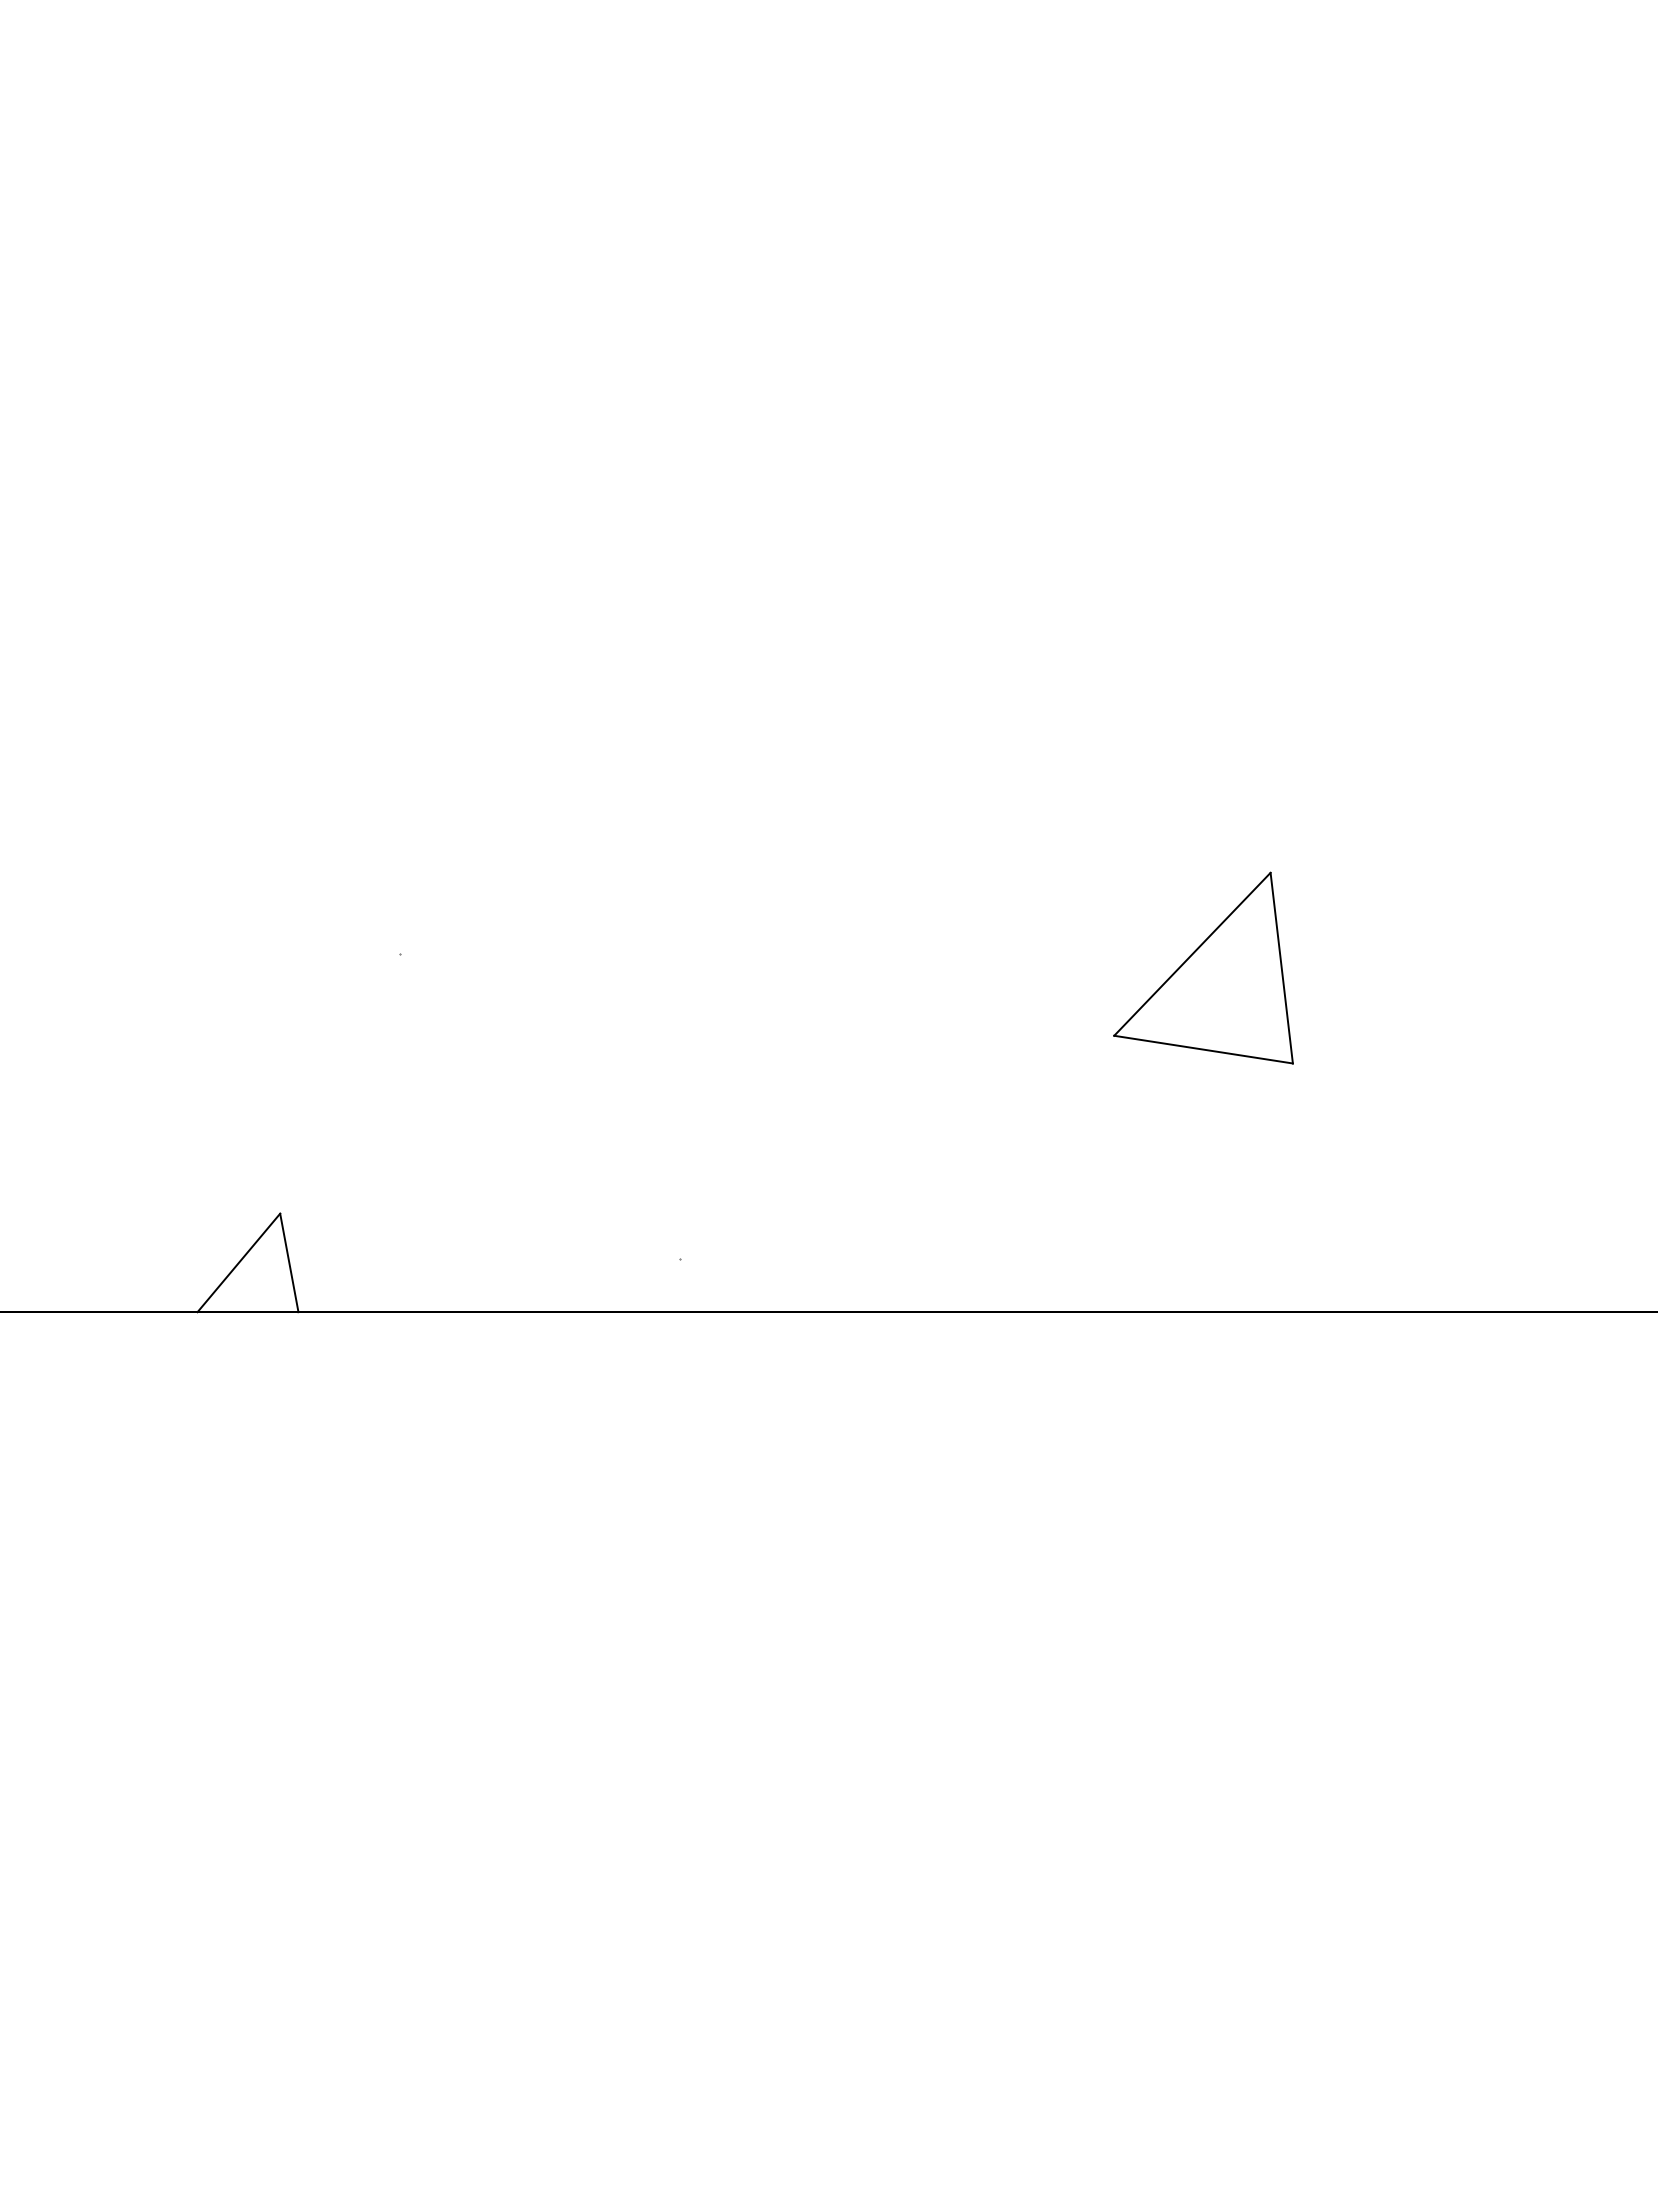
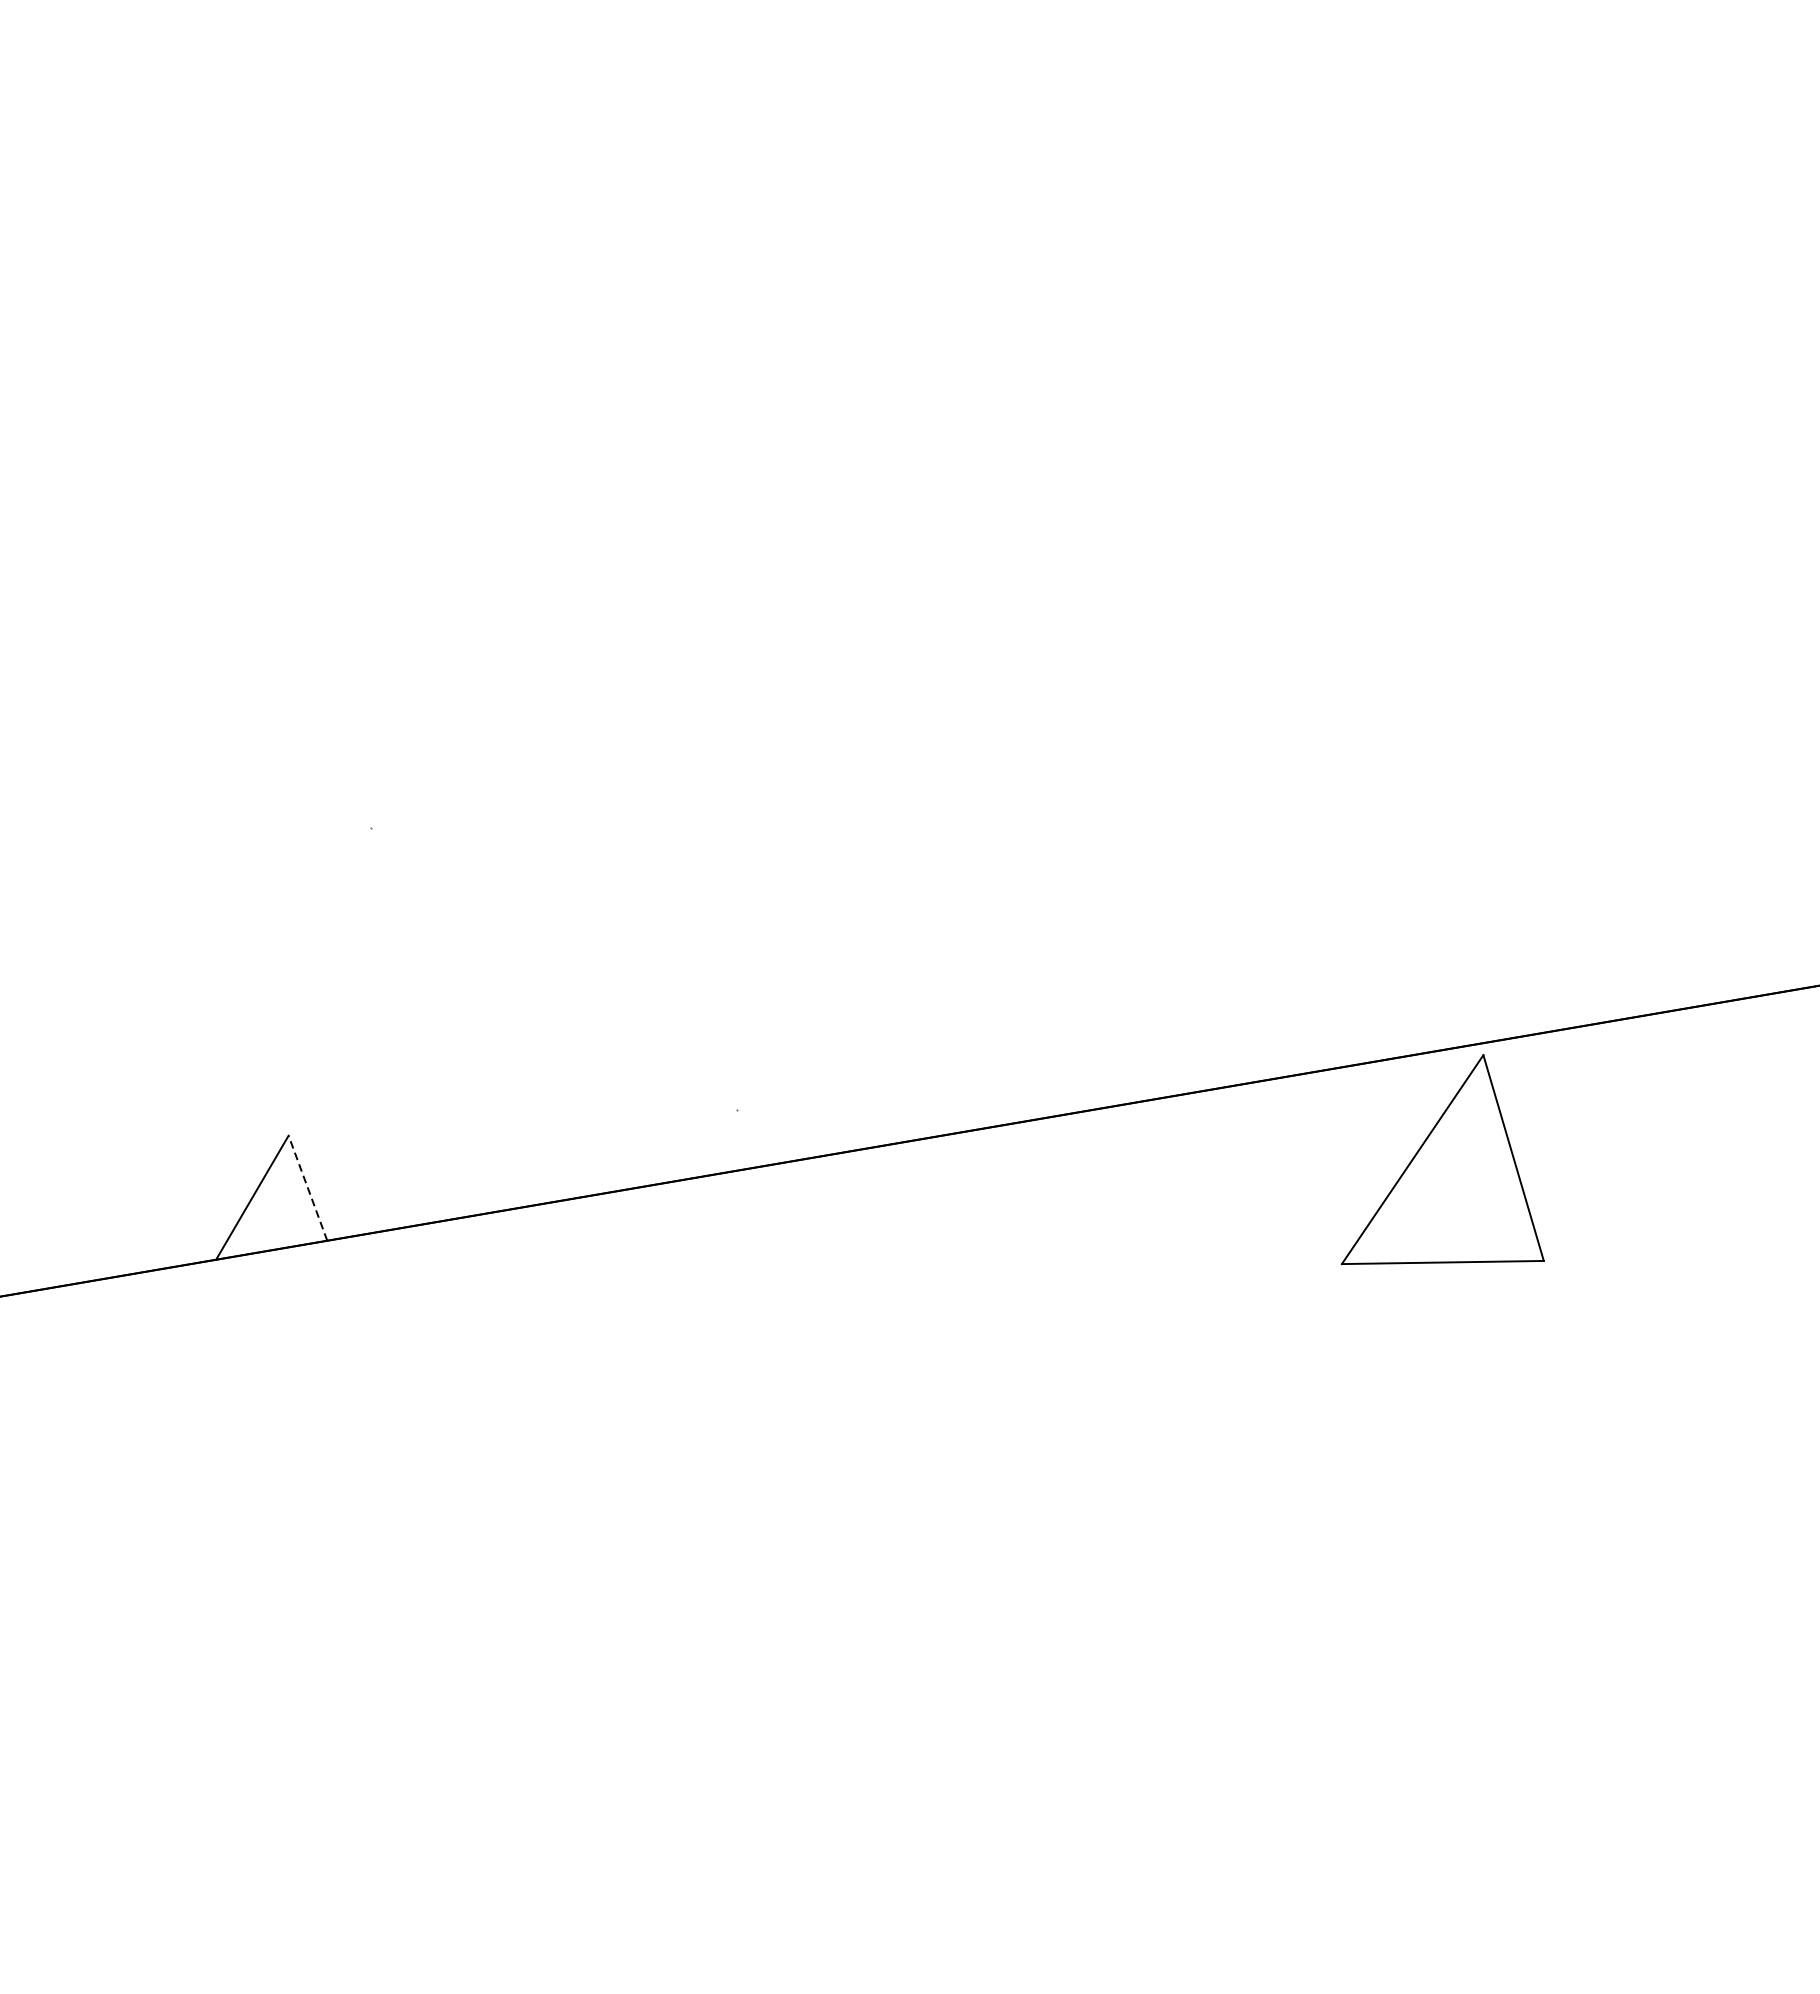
part: (1203, 967) -> (1427, 1172), moved
line: (289, 1262) -> (308, 1187), solid -> dashed

